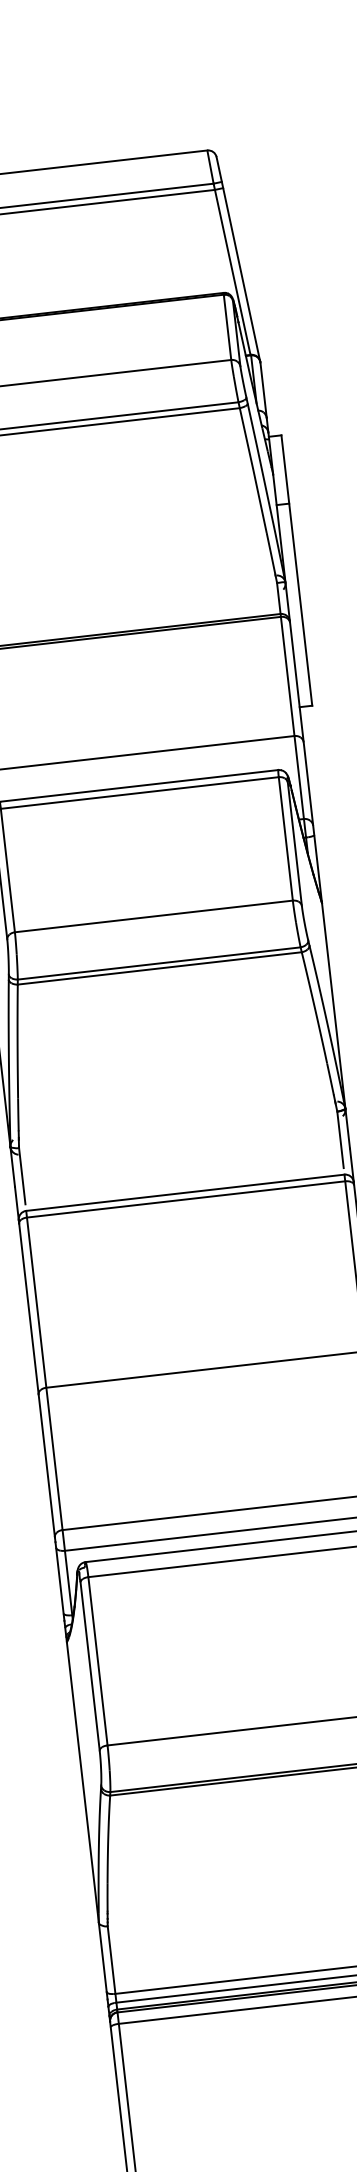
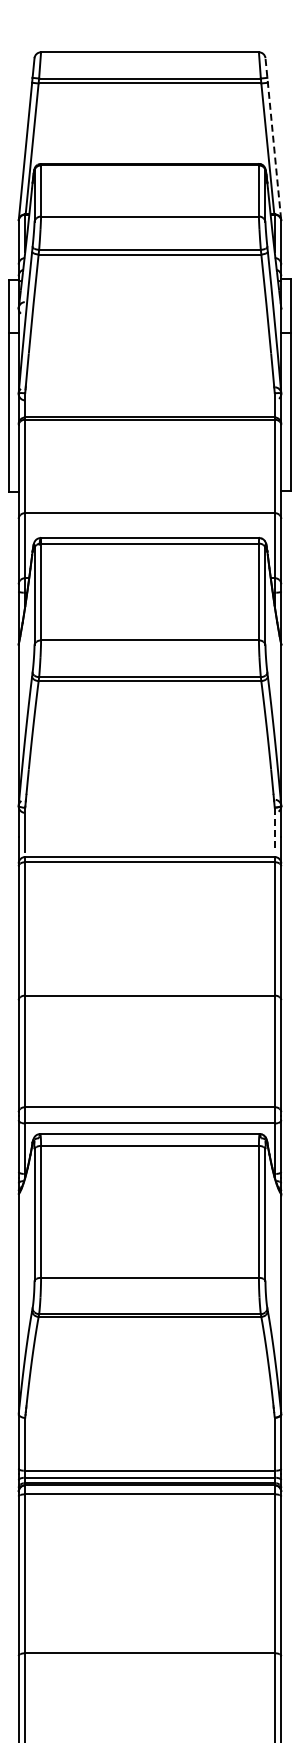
line: (238, 258) -> (273, 138), solid -> dashed
line: (340, 1140) -> (274, 830), solid -> dashed

